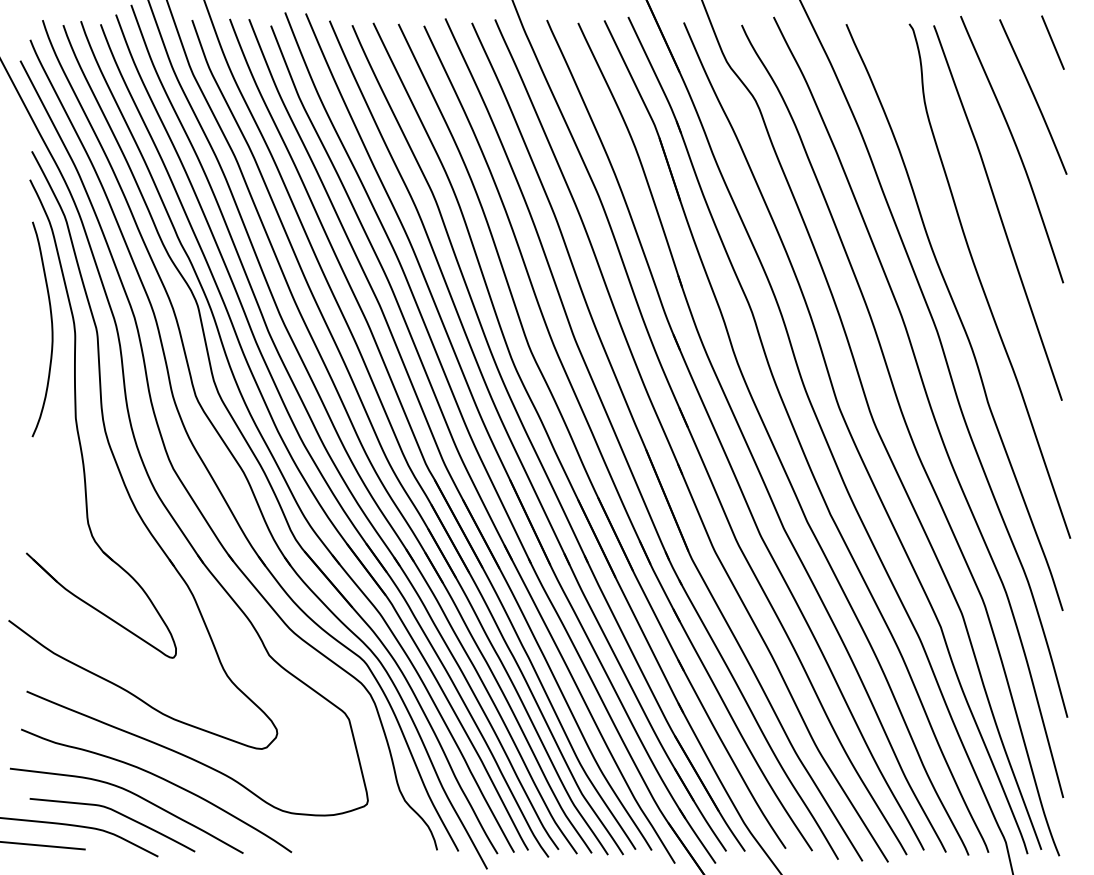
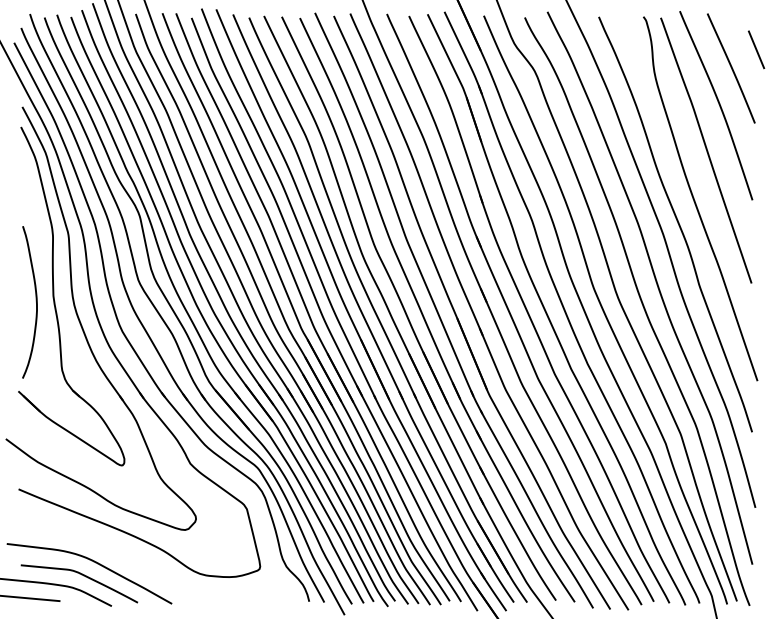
line: (1052, 42) -> (756, 49), moved
curve: (51, 329) -> (36, 302), moved
curve: (161, 779) -> (114, 551), removed

